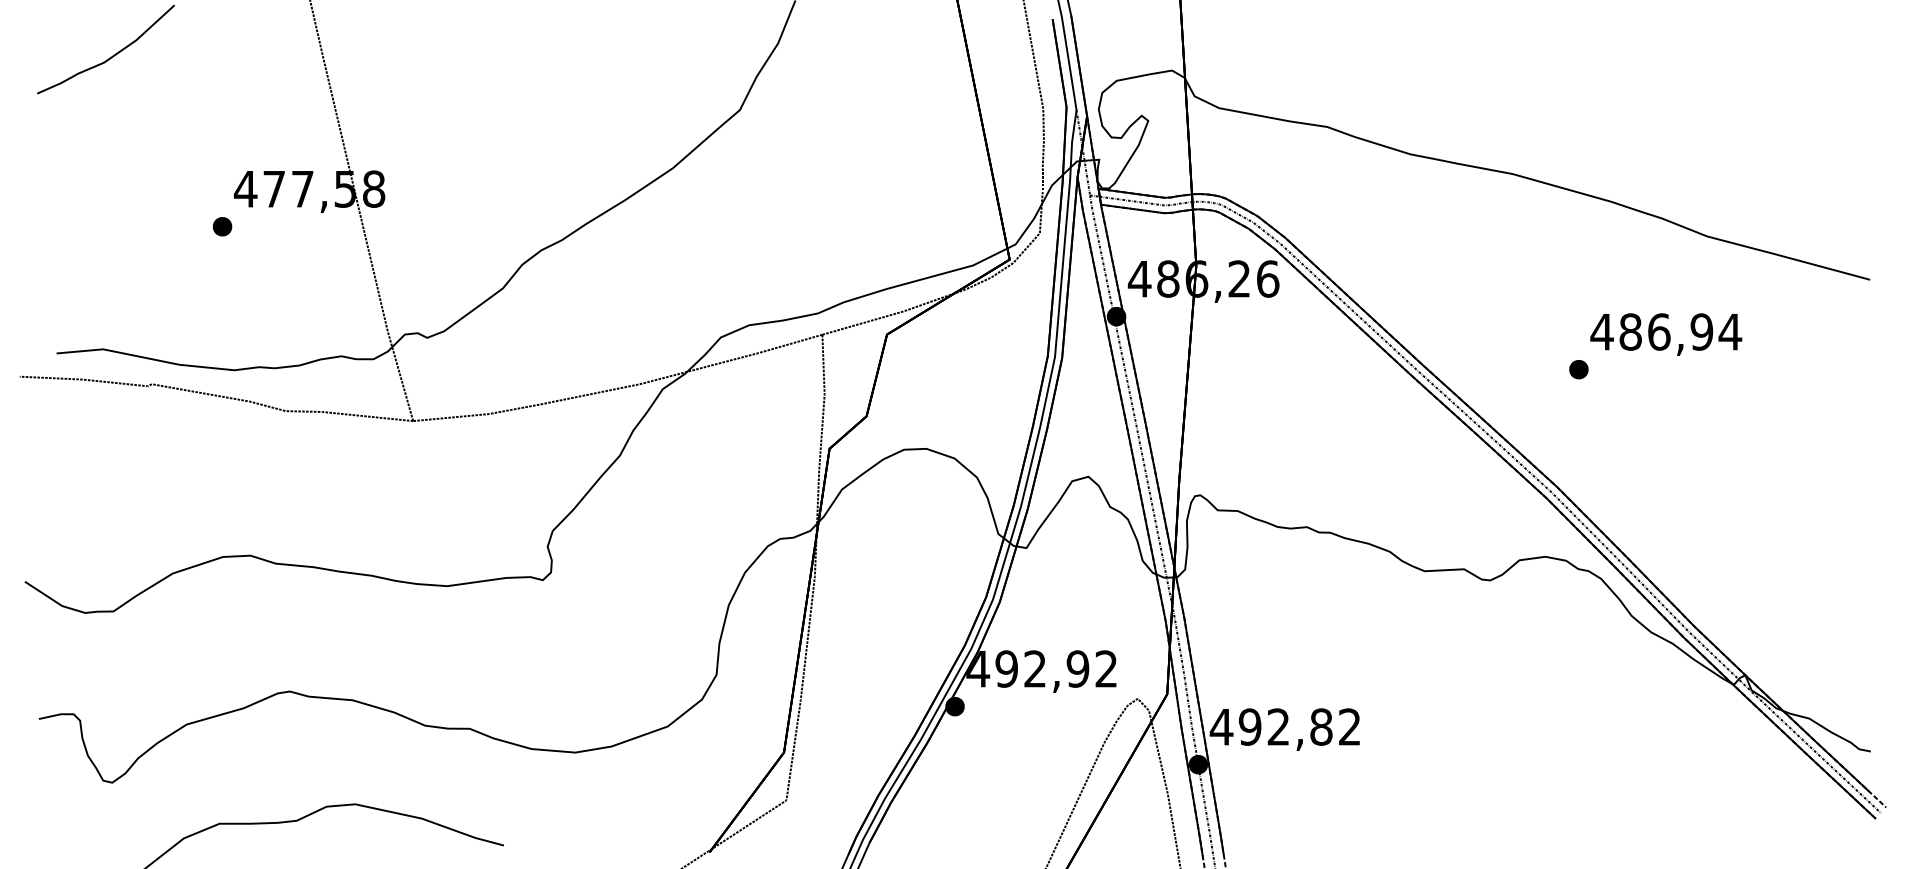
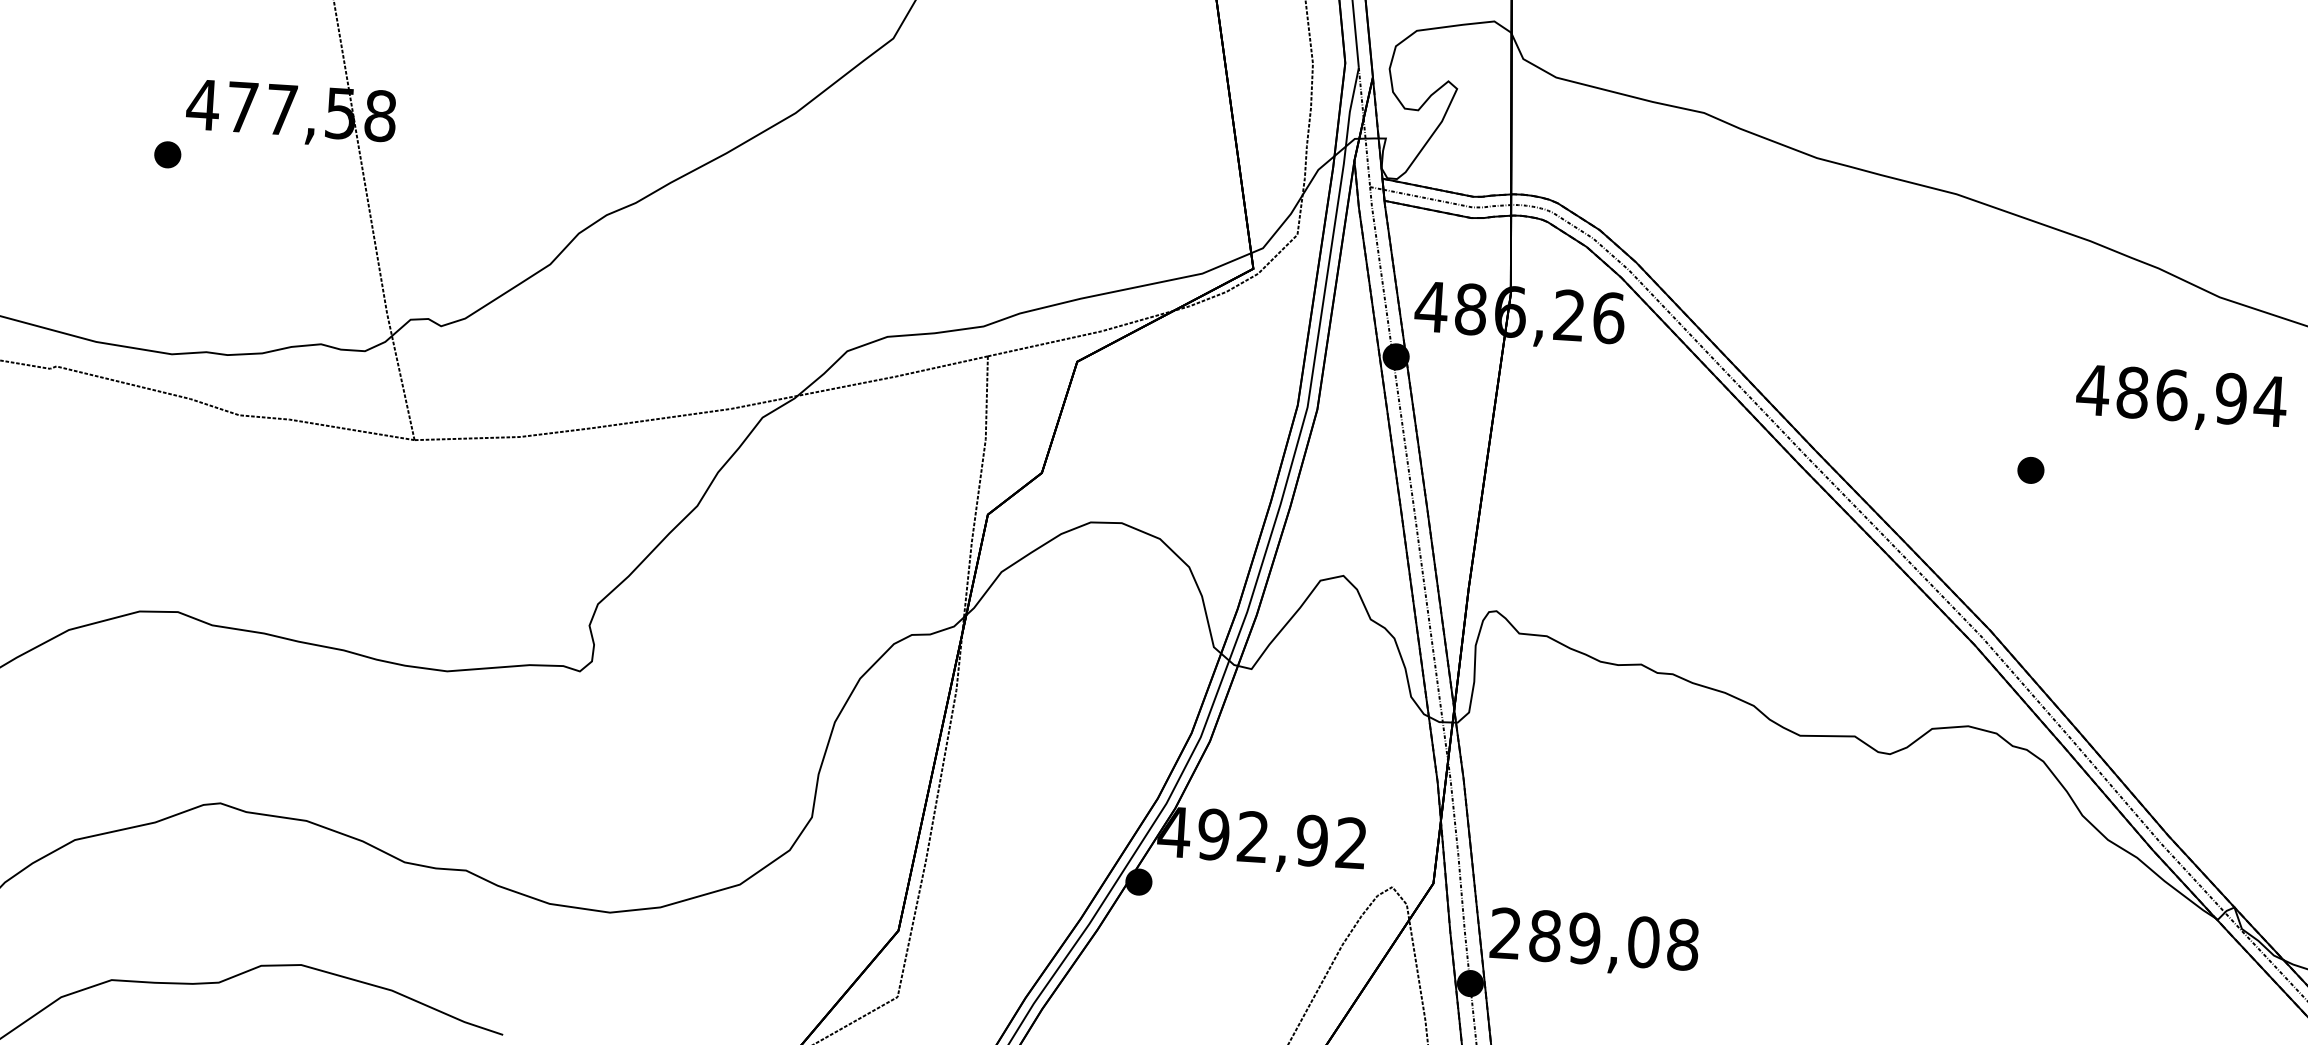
text: (1666, 334) -> (2181, 399), moved
text: (1285, 726) -> (1594, 938), 492,82 -> 289,08

